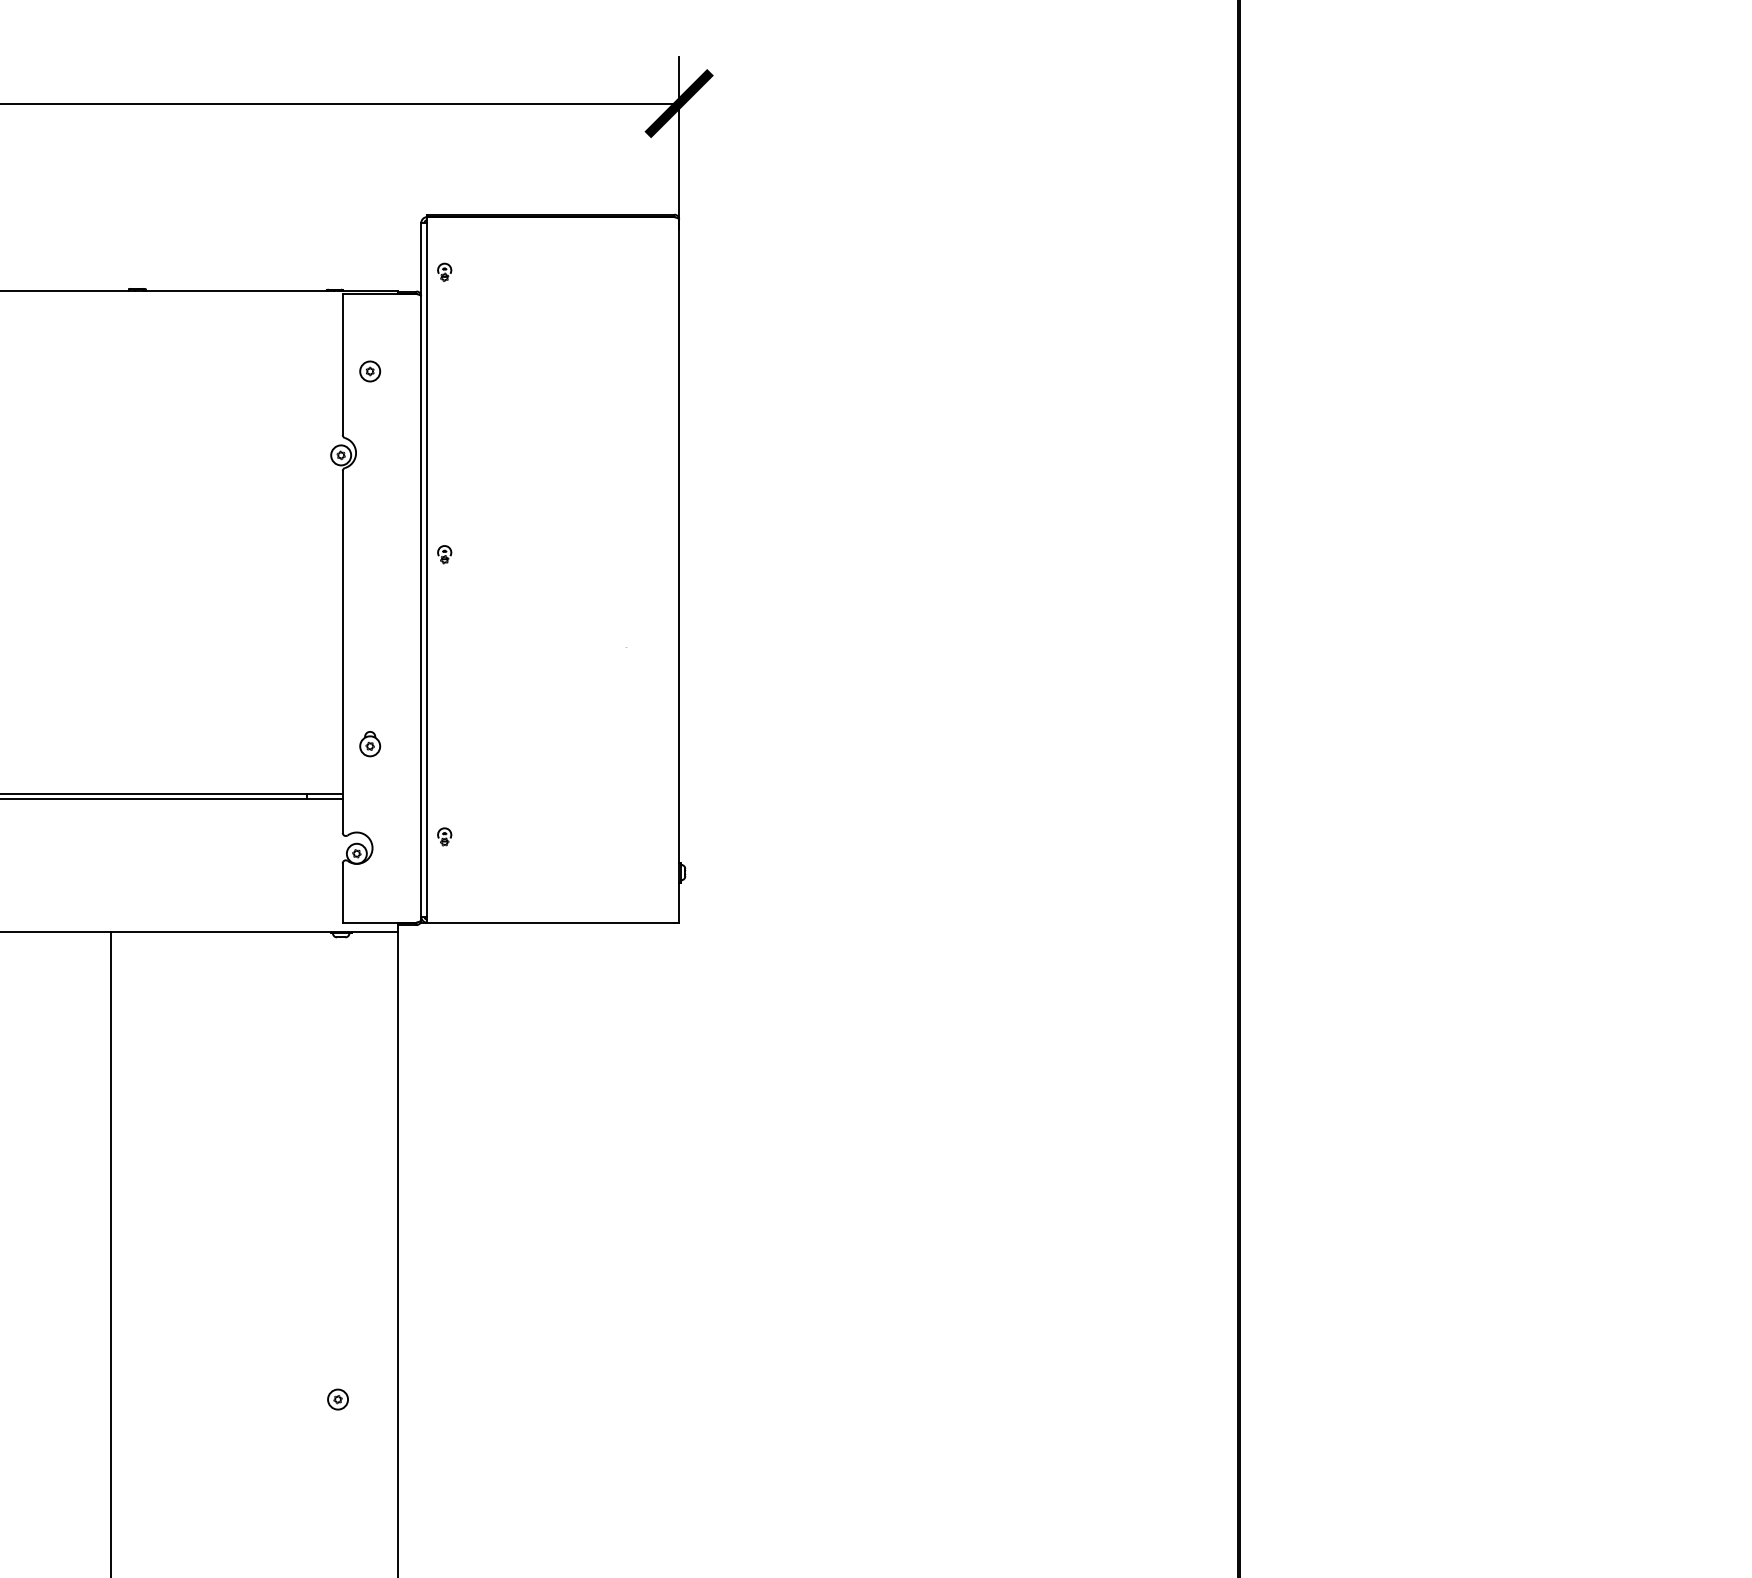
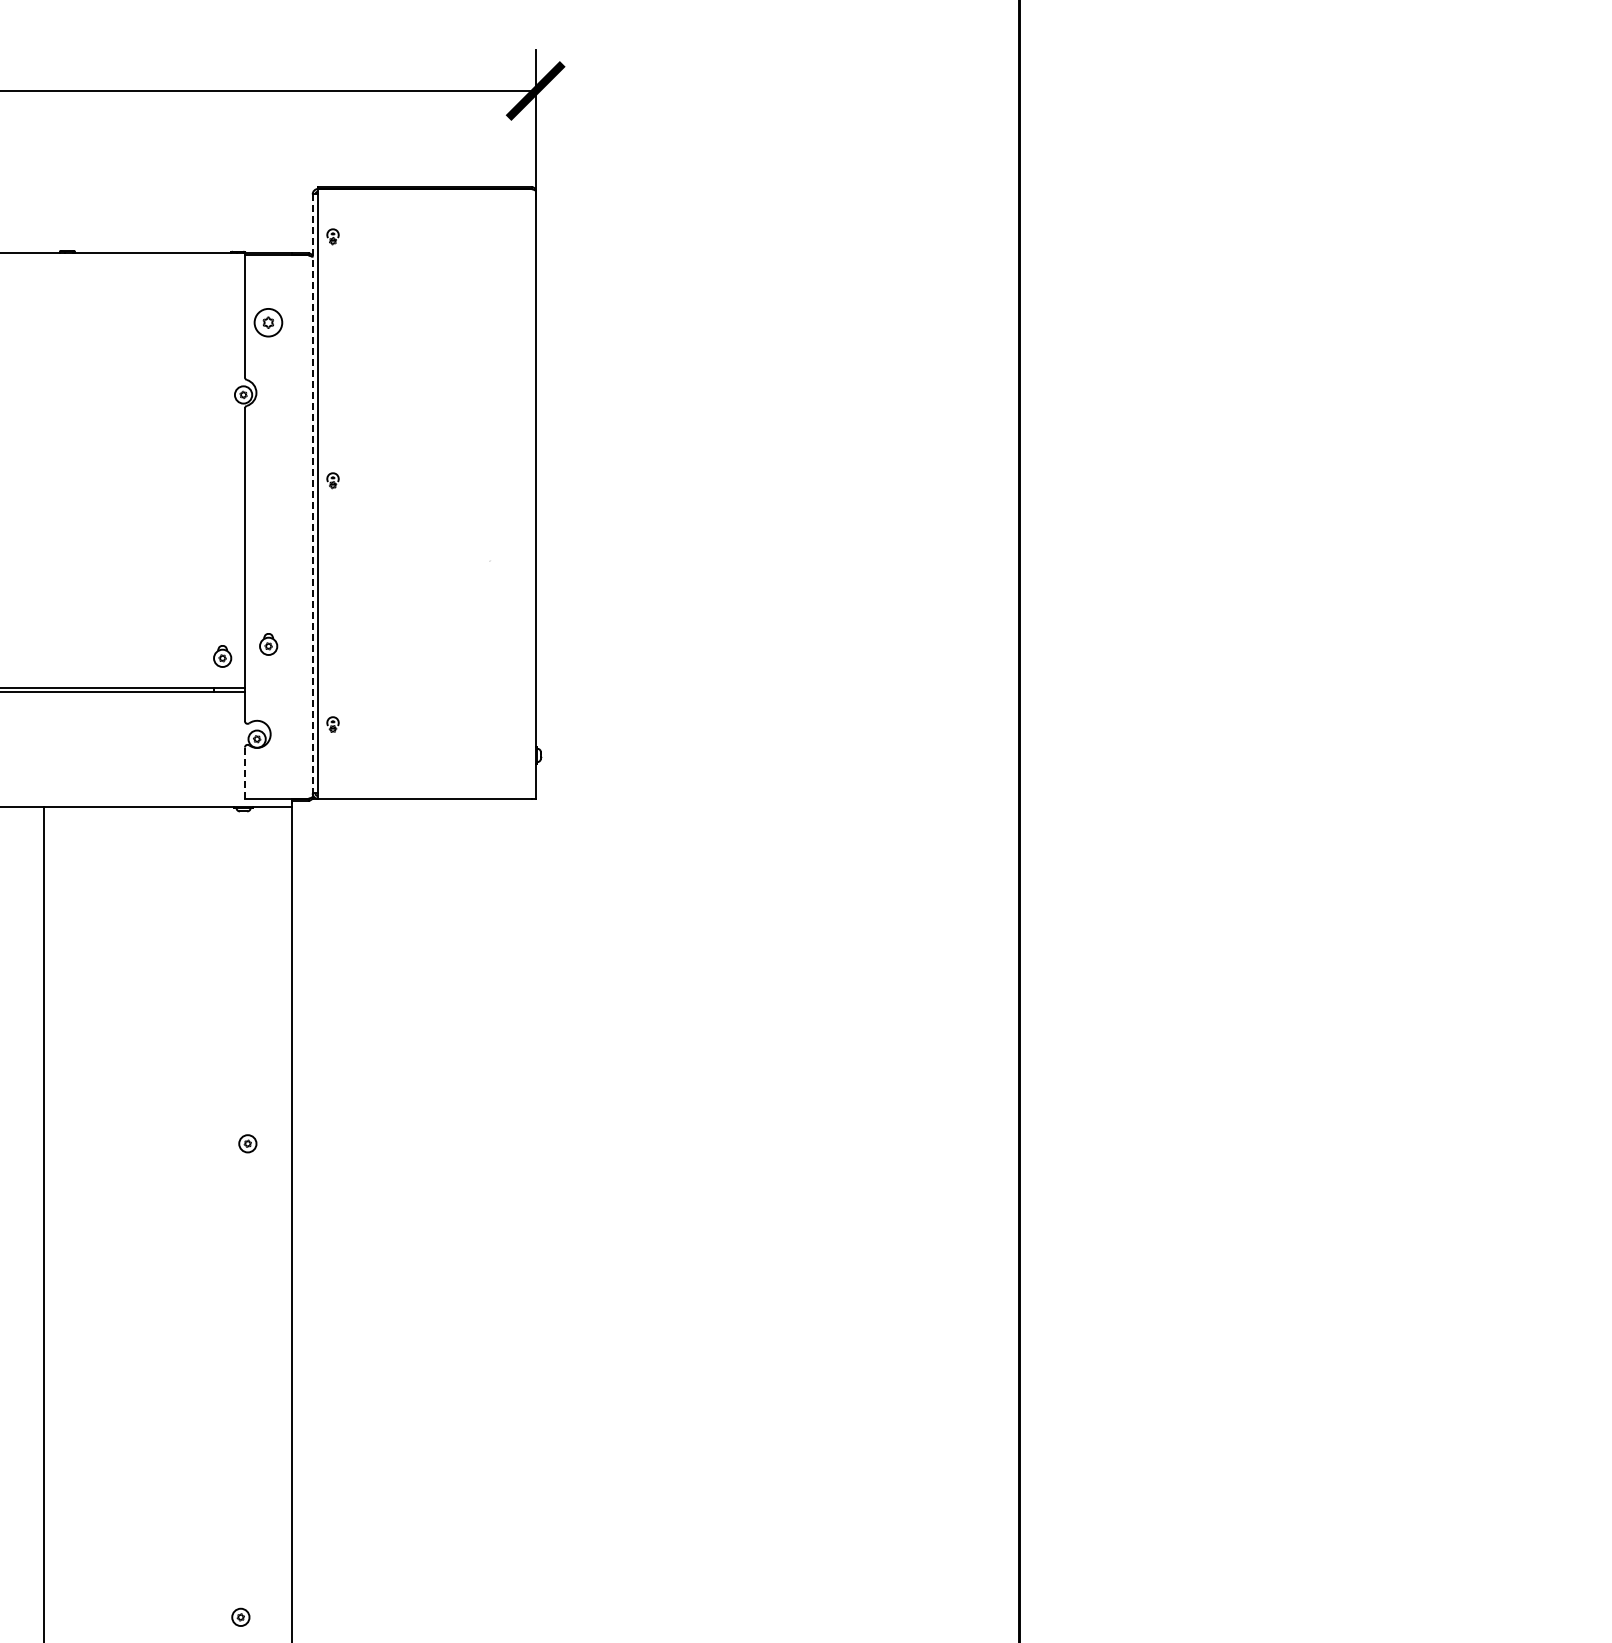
part: (370, 370) -> (268, 321), size x1.6
line: (420, 569) -> (312, 493), solid -> dashed
part: (316, 758) -> (222, 656), added
line: (342, 893) -> (244, 773), solid -> dashed
part: (337, 1399) -> (247, 1143), moved

